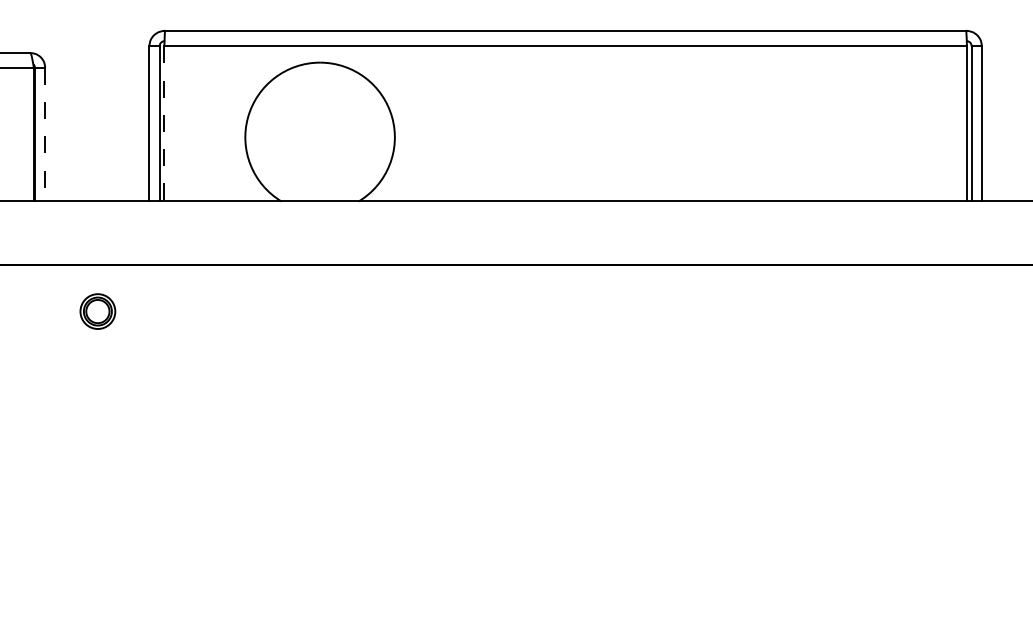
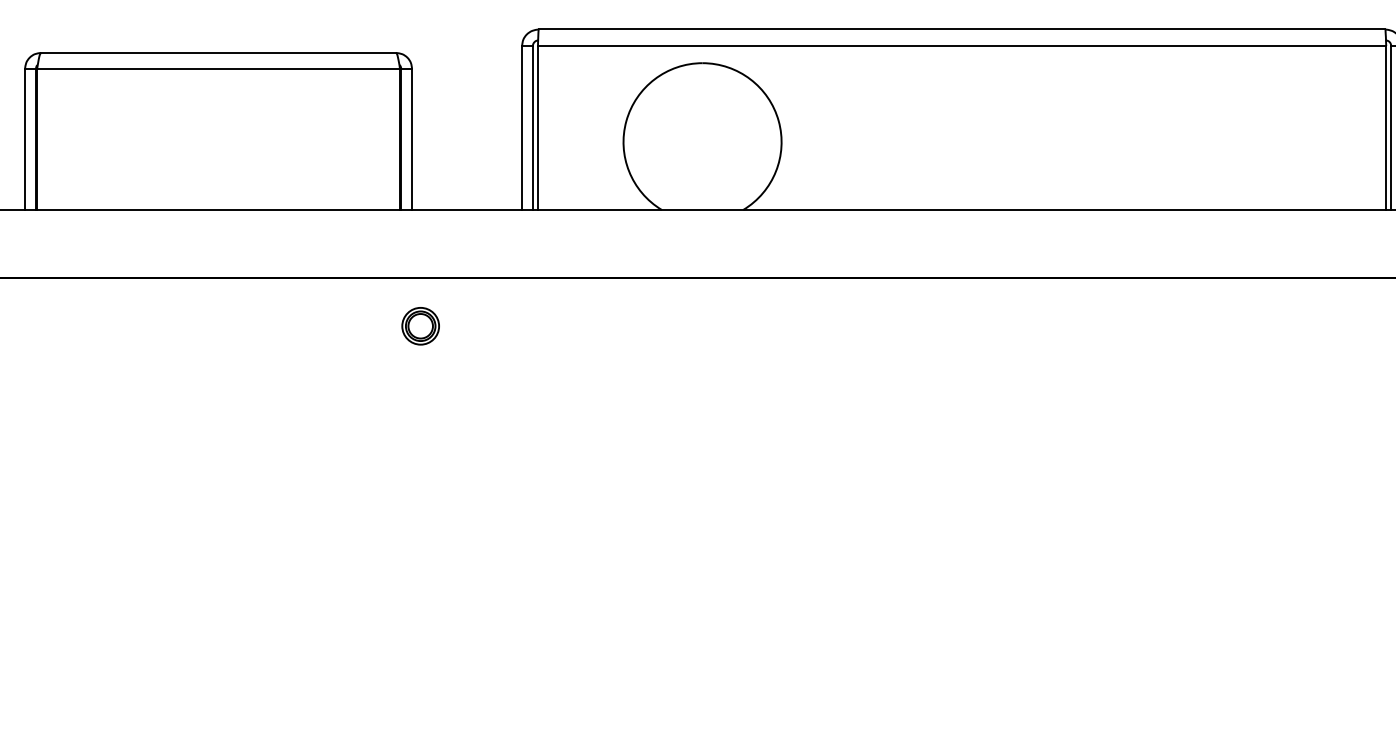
line: (164, 123) -> (538, 127), dashed -> solid
line: (45, 134) -> (412, 139), dashed -> solid
part: (97, 311) -> (420, 326), moved

